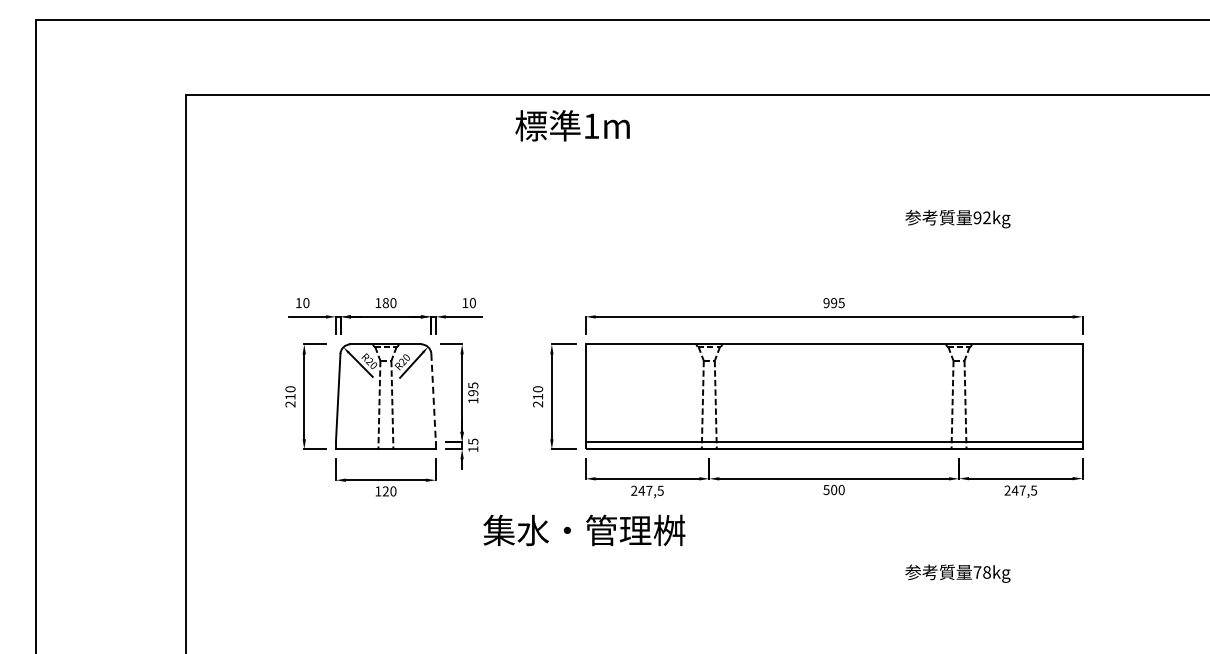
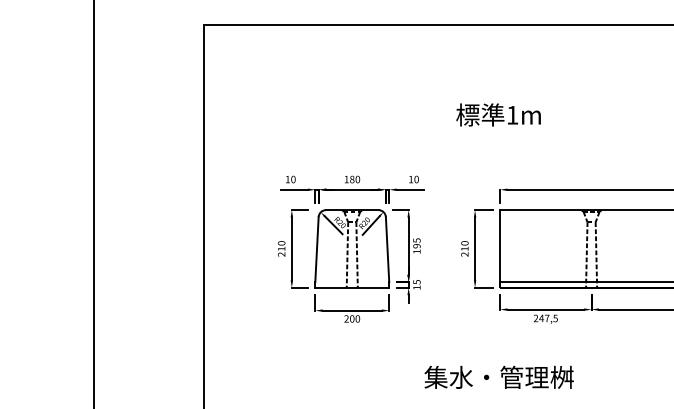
text: (572, 125) -> (498, 114), moved
line: (433, 398) -> (387, 250), dashed -> solid
text: (381, 491) -> (349, 318), 120 -> 200
text: (584, 530) -> (499, 377), moved

